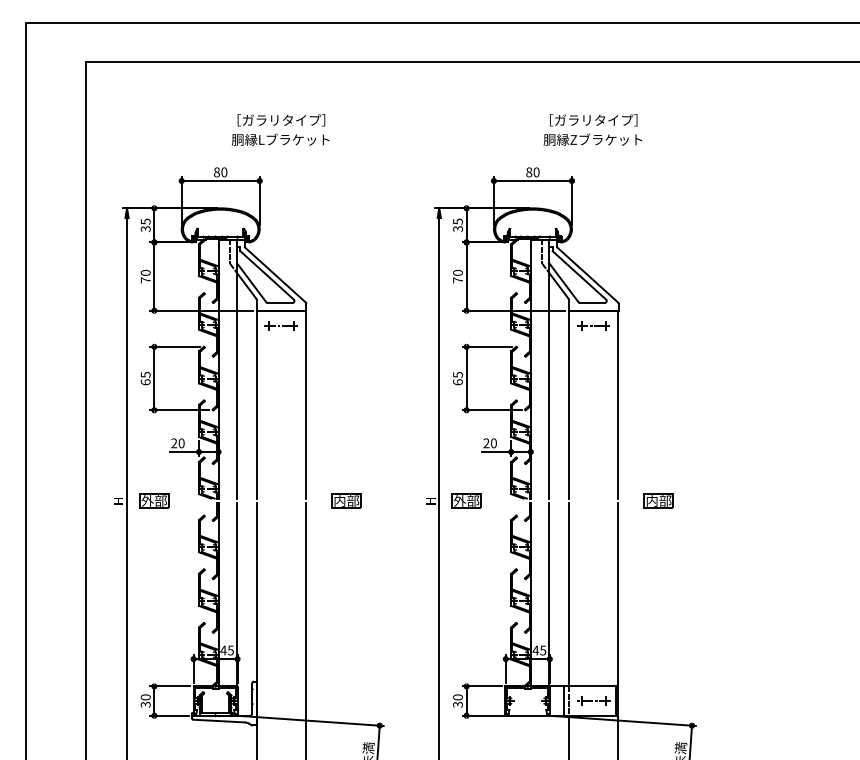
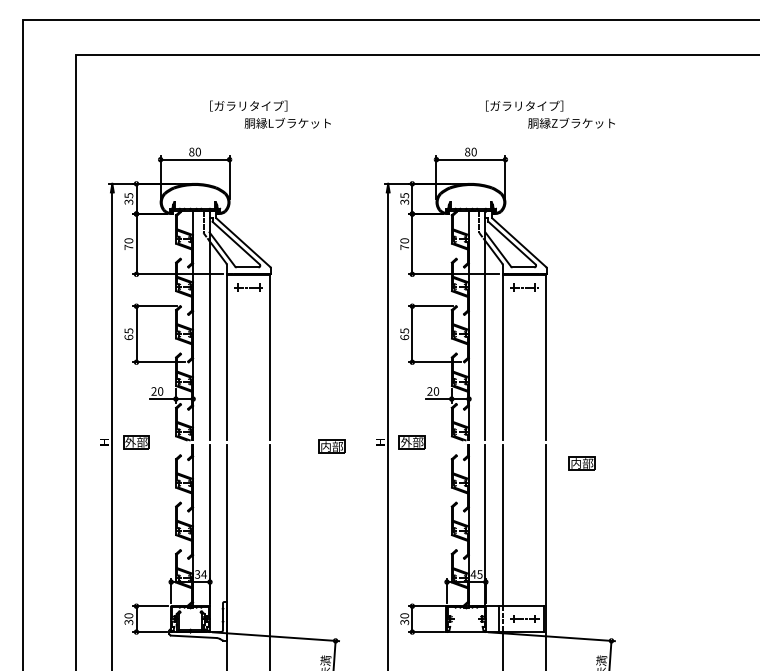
text: (280, 139) -> (287, 123), moved
text: (592, 139) -> (571, 123), moved
part: (346, 500) -> (331, 446), moved
part: (658, 500) -> (581, 463), moved
text: (227, 650) -> (201, 574), 45 -> 34

